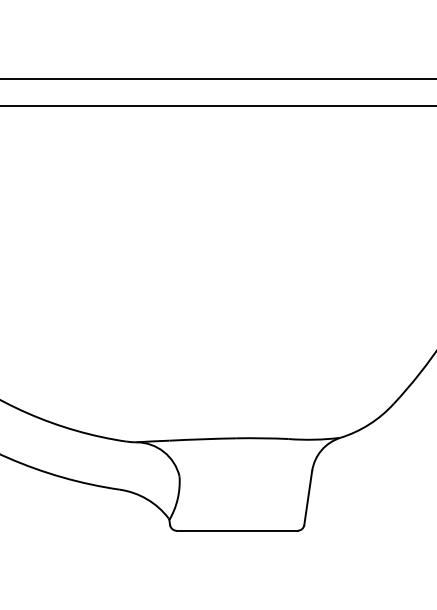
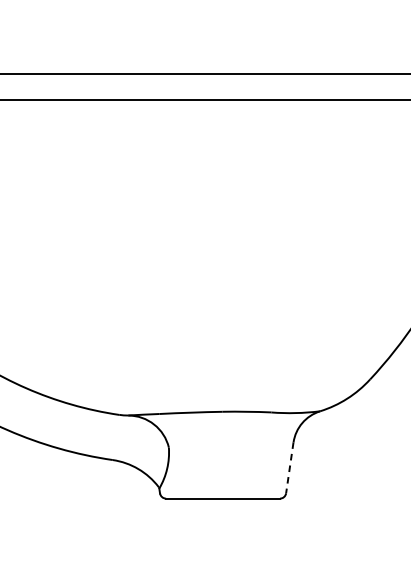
line: (308, 498) -> (290, 468), solid -> dashed

